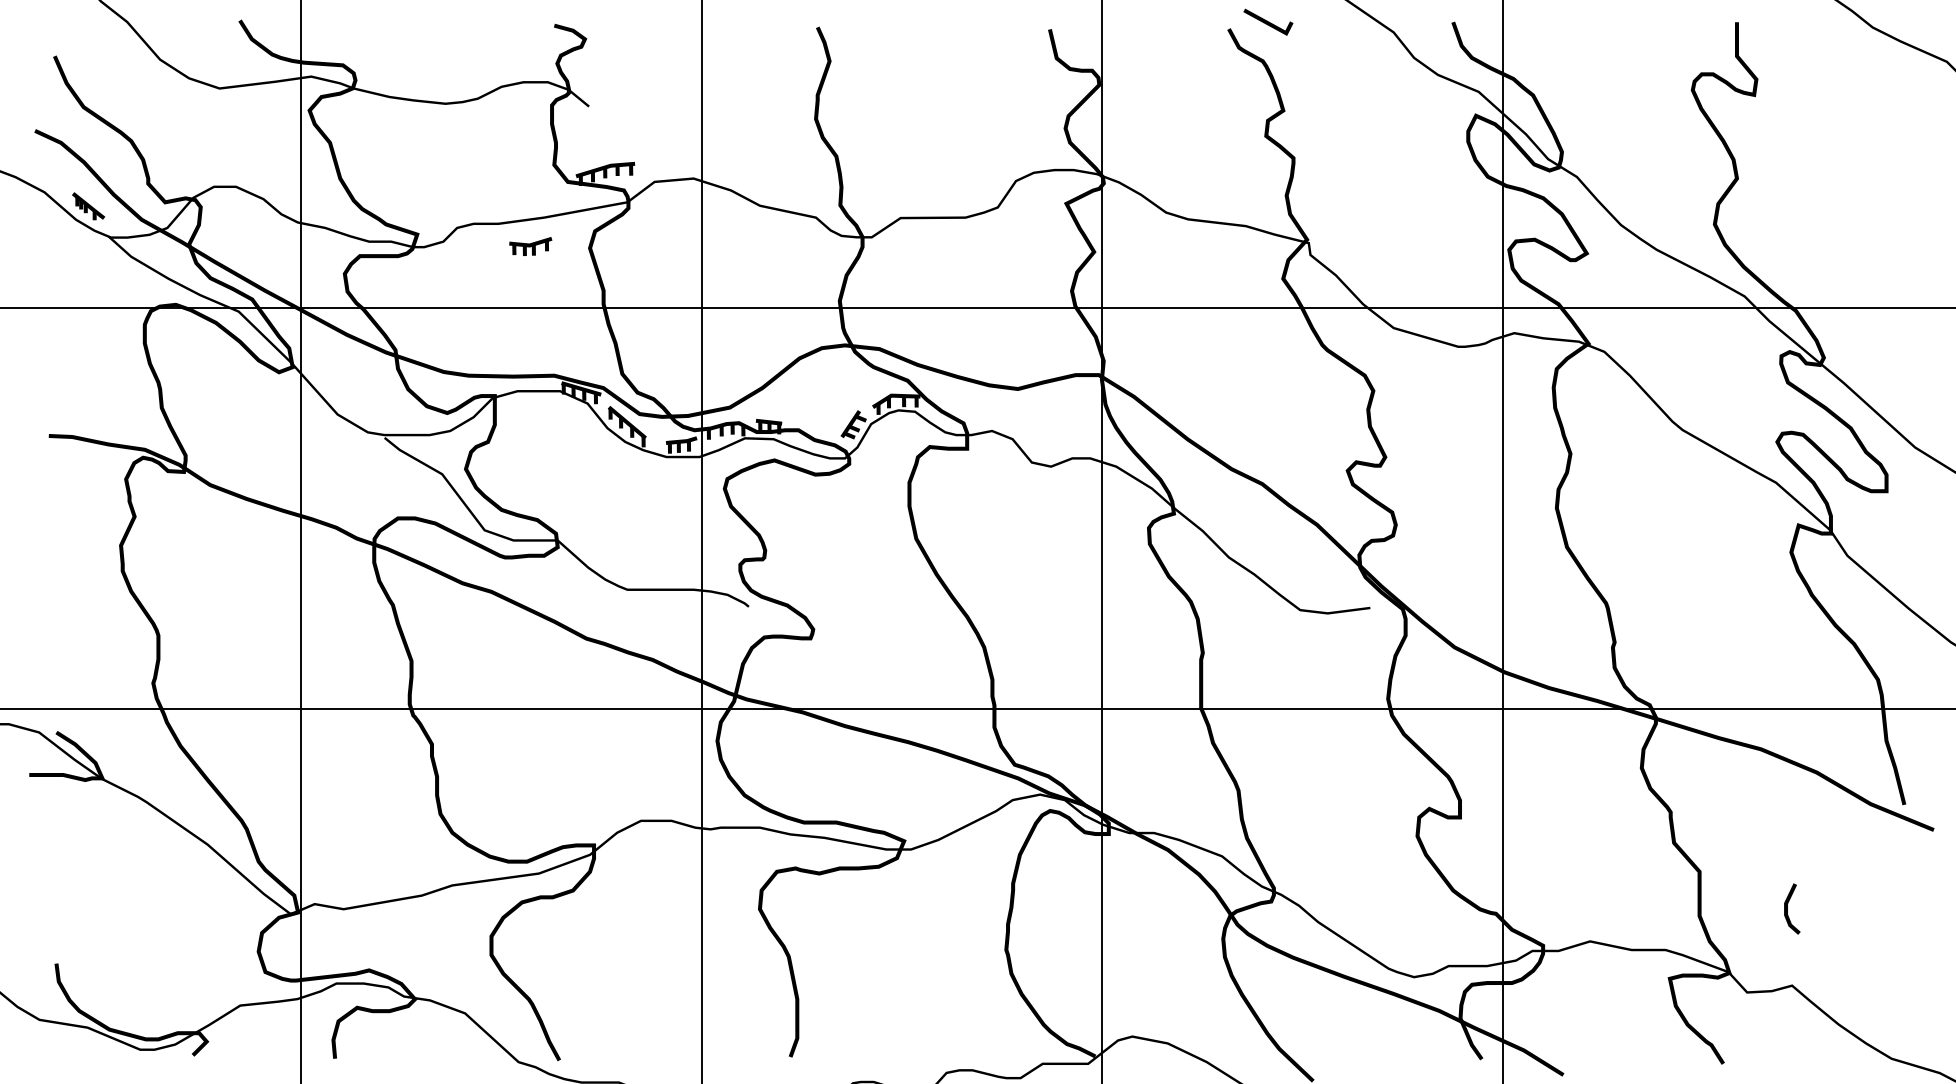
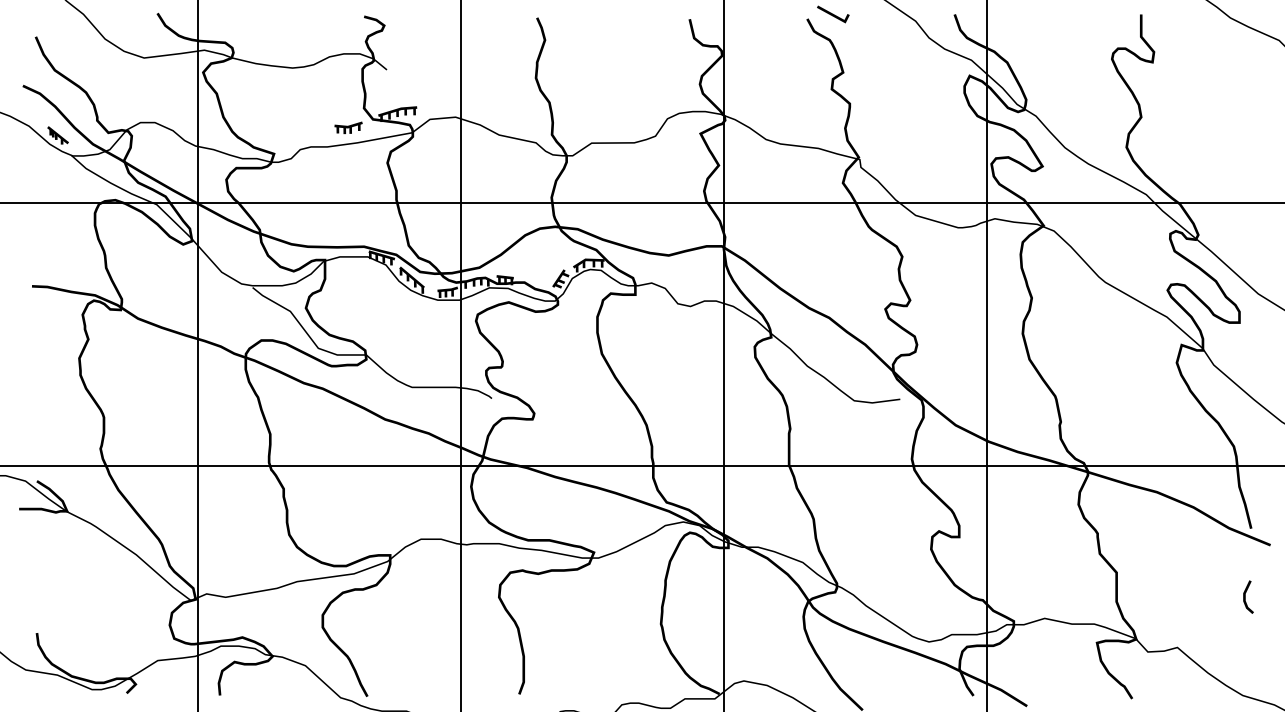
part: (530, 245) -> (348, 127), moved
line: (1787, 908) -> (1245, 596), moved

